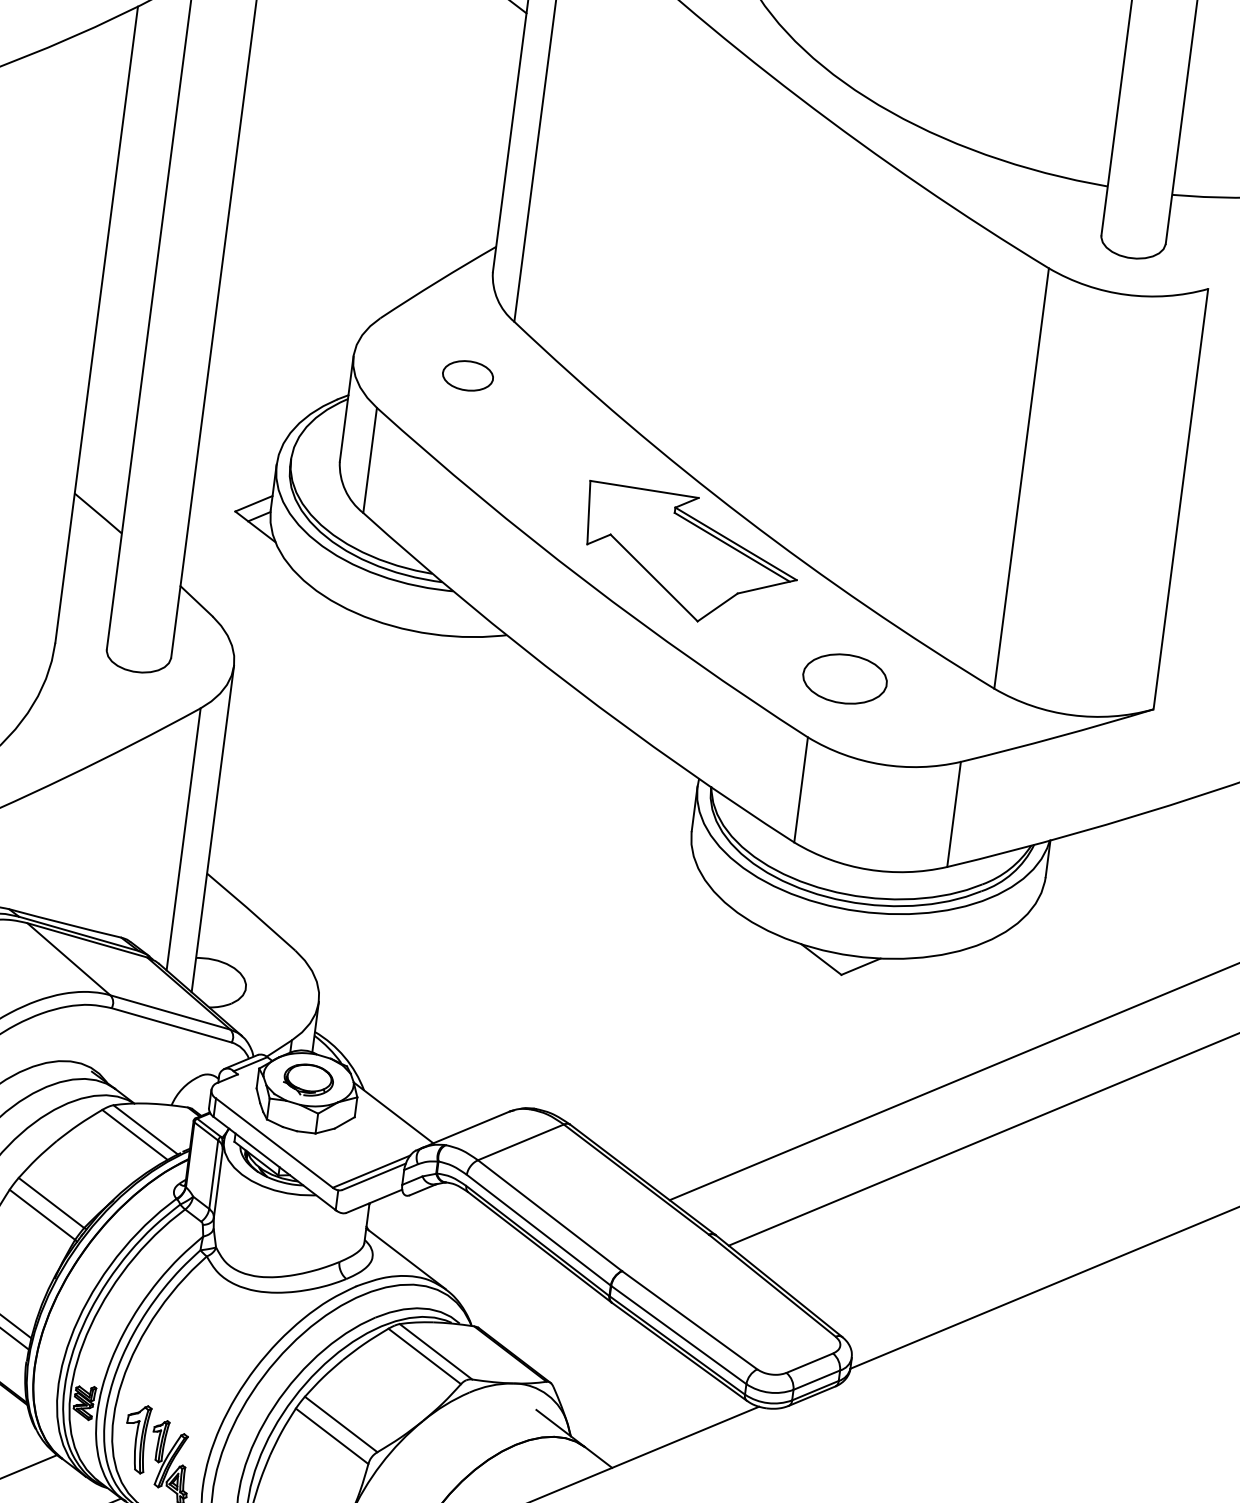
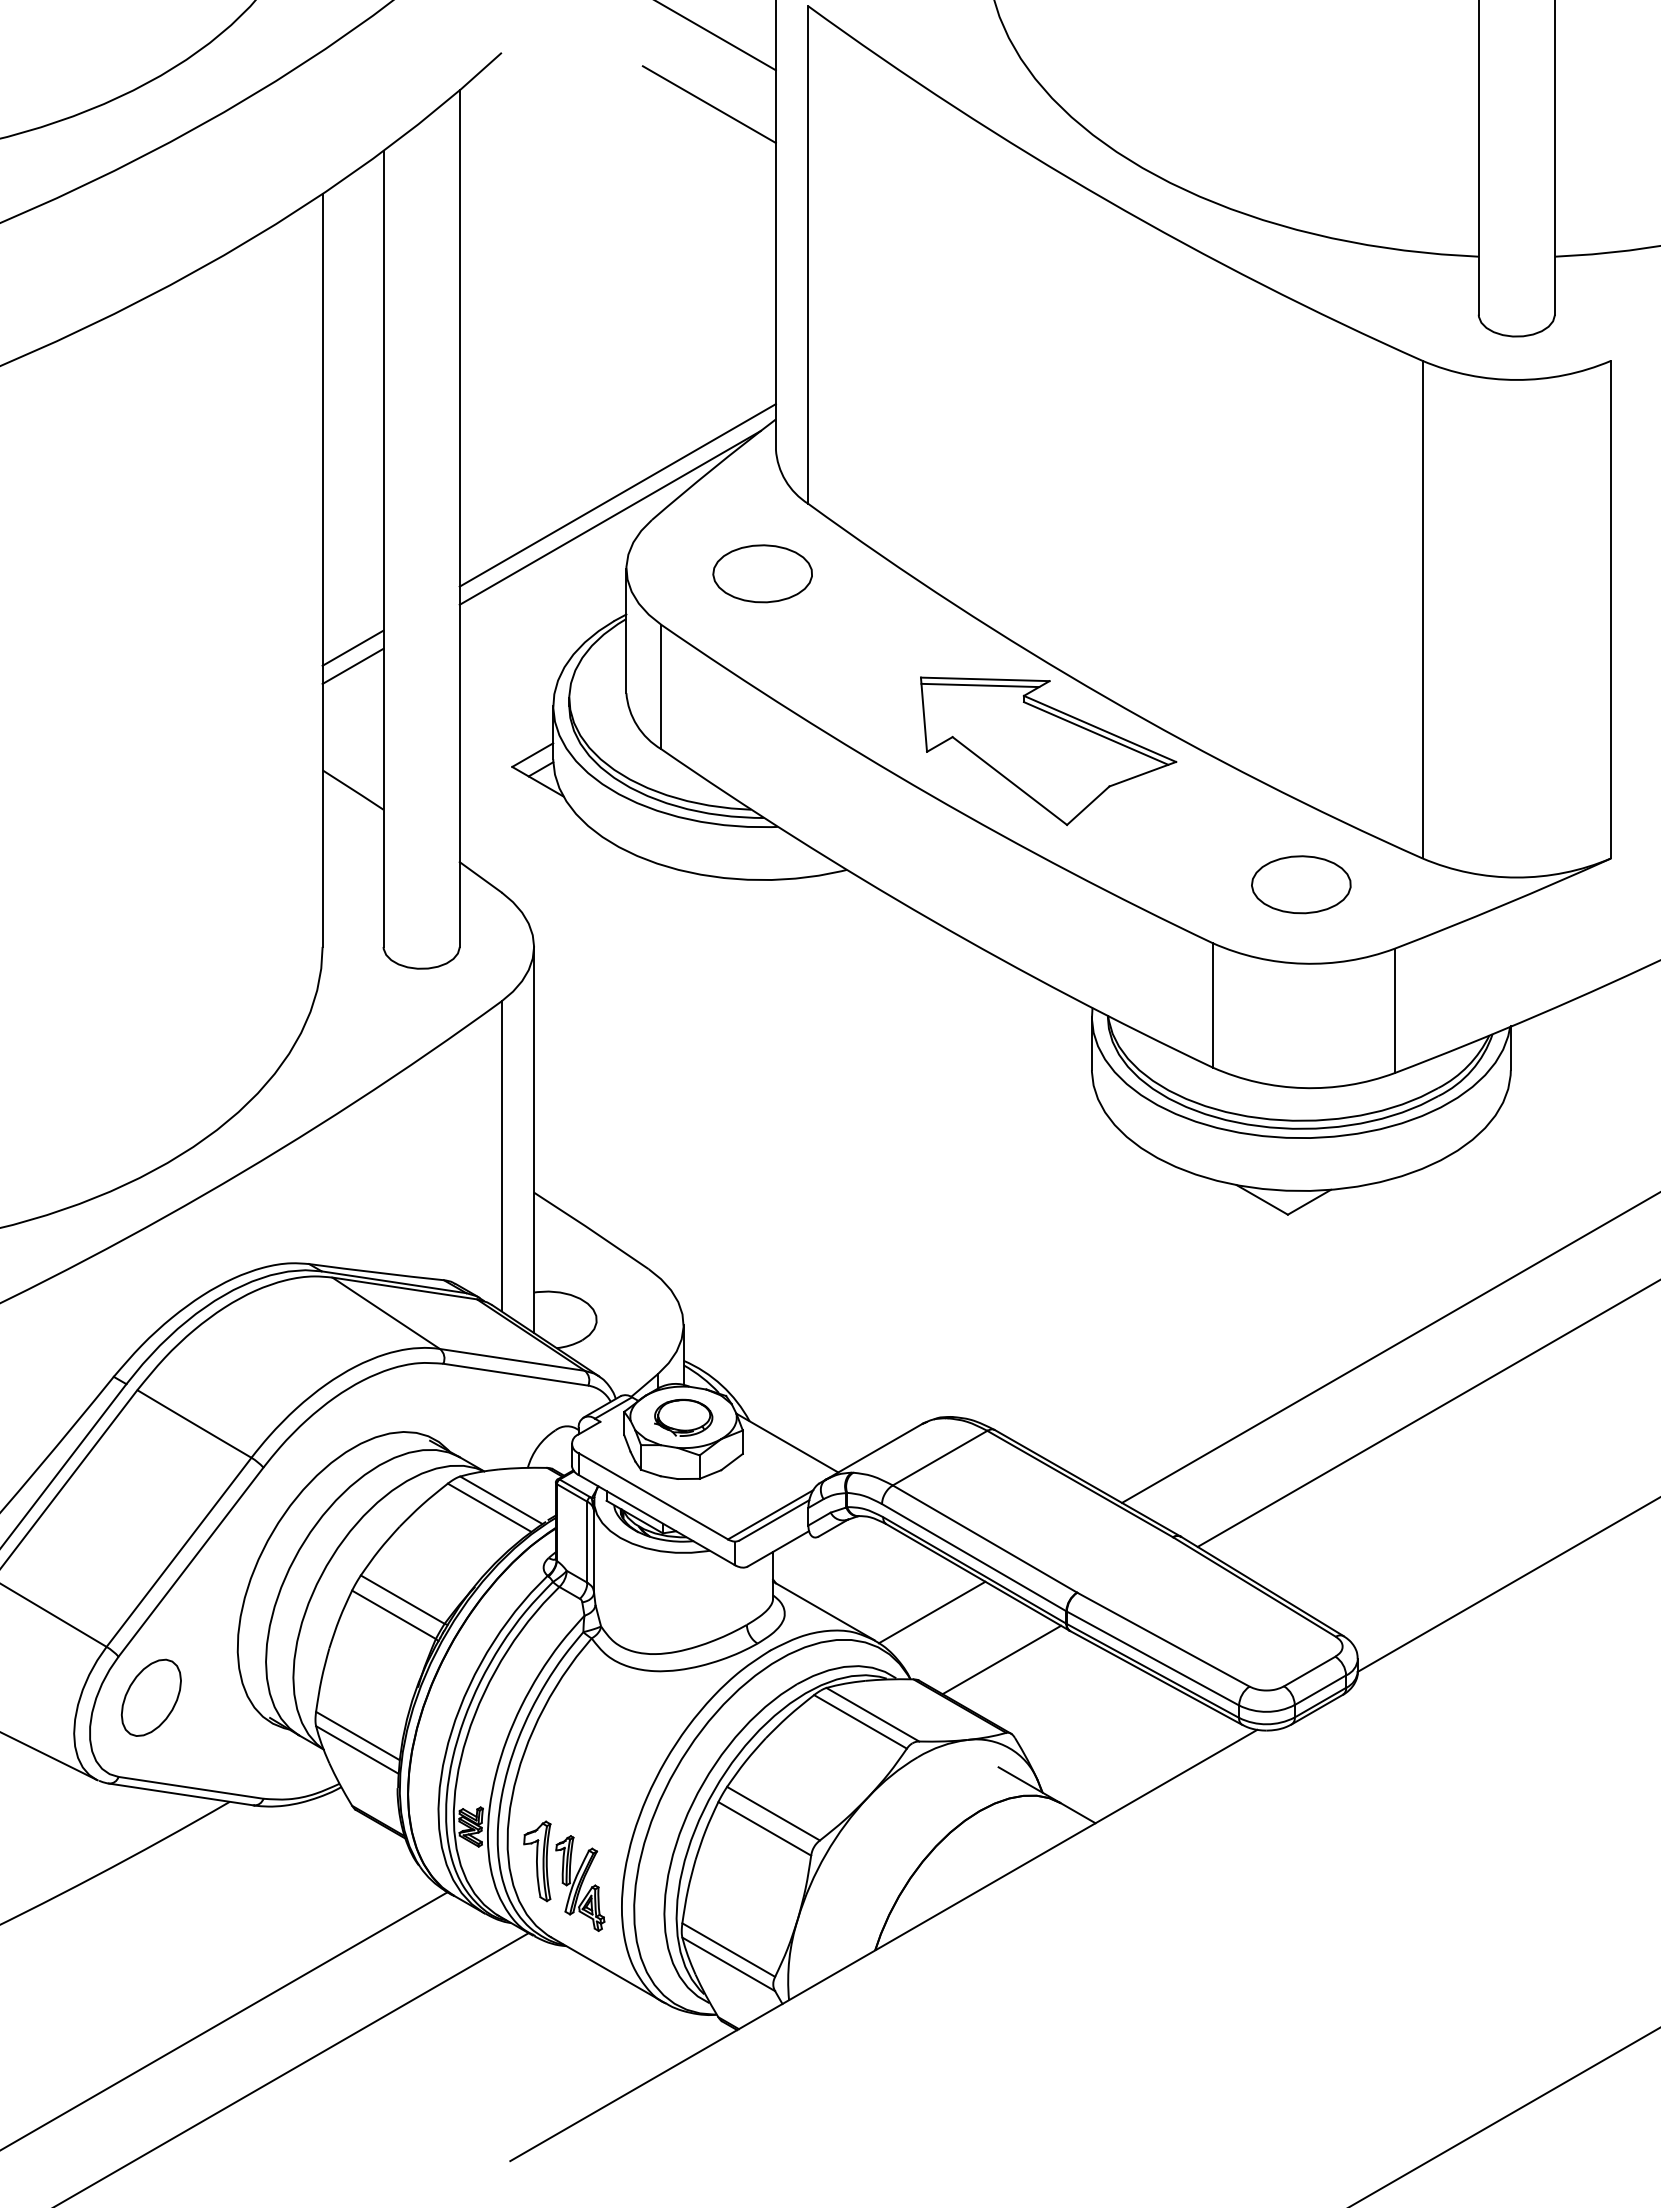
line: (354, 293) -> (617, 495), added
line: (344, 311) -> (609, 517), added
part: (467, 375) -> (762, 573), size x1.67
line: (113, 393) -> (352, 647), added
line: (111, 408) -> (352, 665), added
line: (639, 494) -> (980, 685), added
part: (845, 678) -> (1301, 884), moved
line: (496, 1271) -> (931, 1612), added
line: (550, 1319) -> (1001, 1659), added

